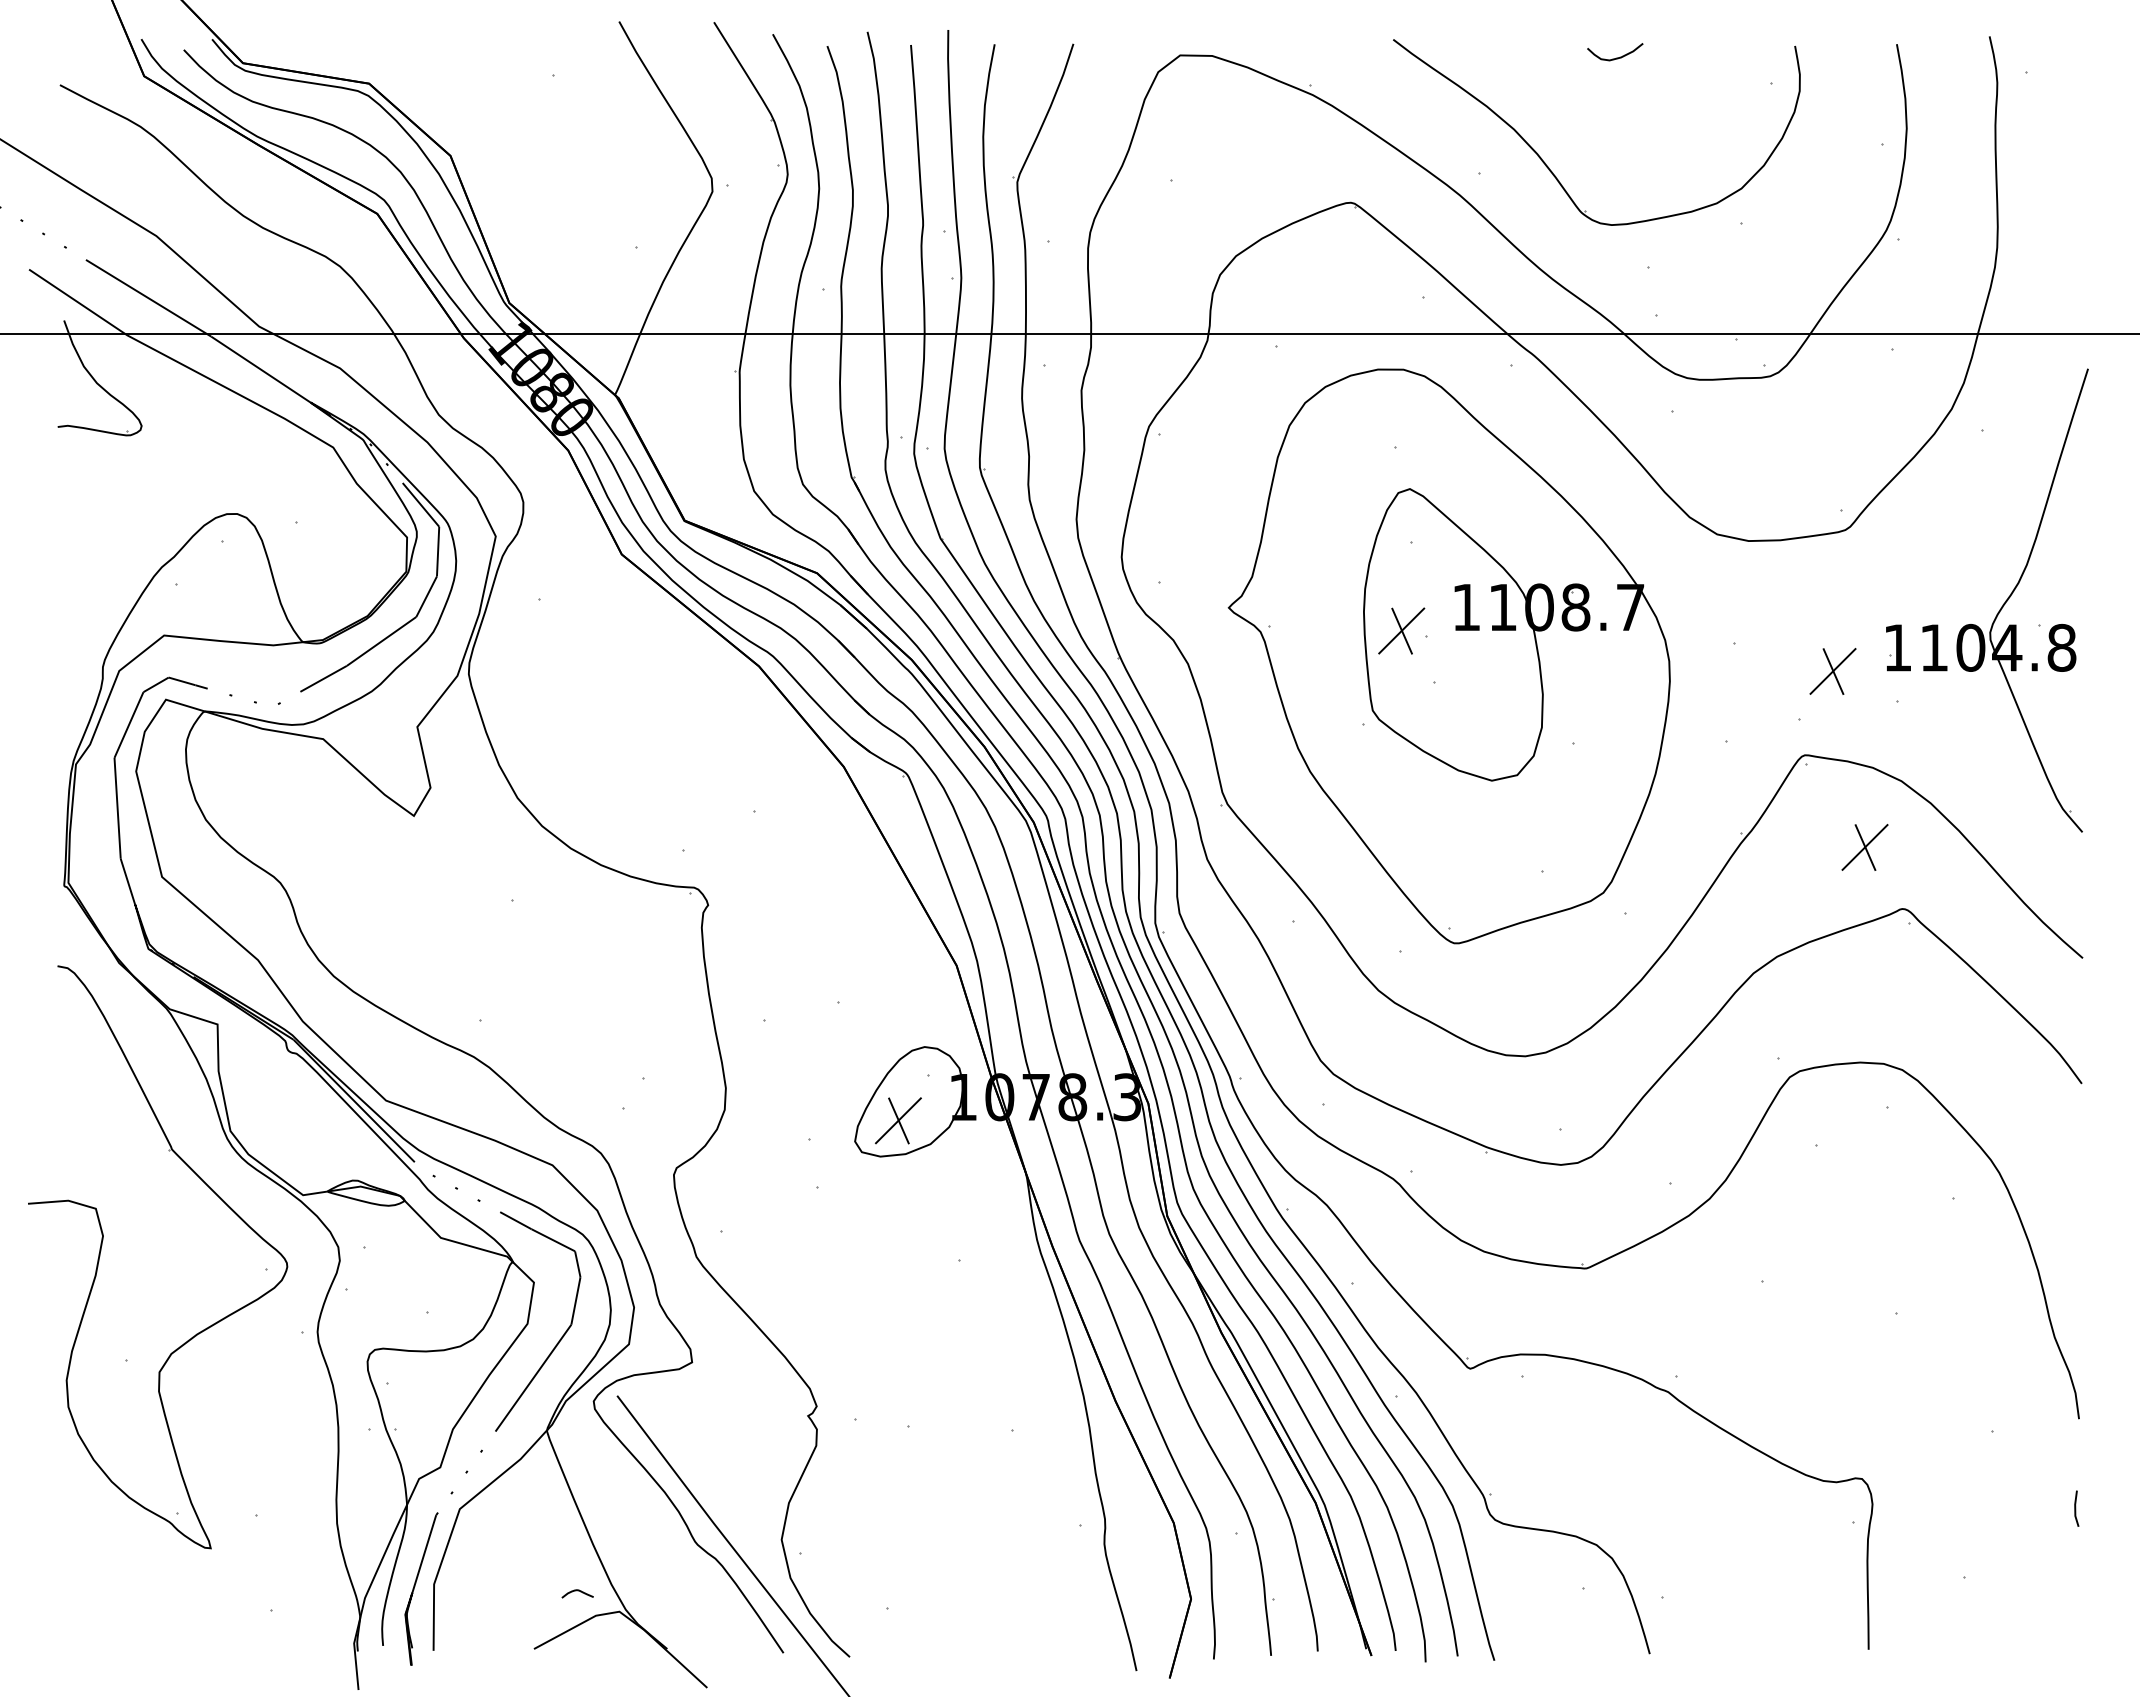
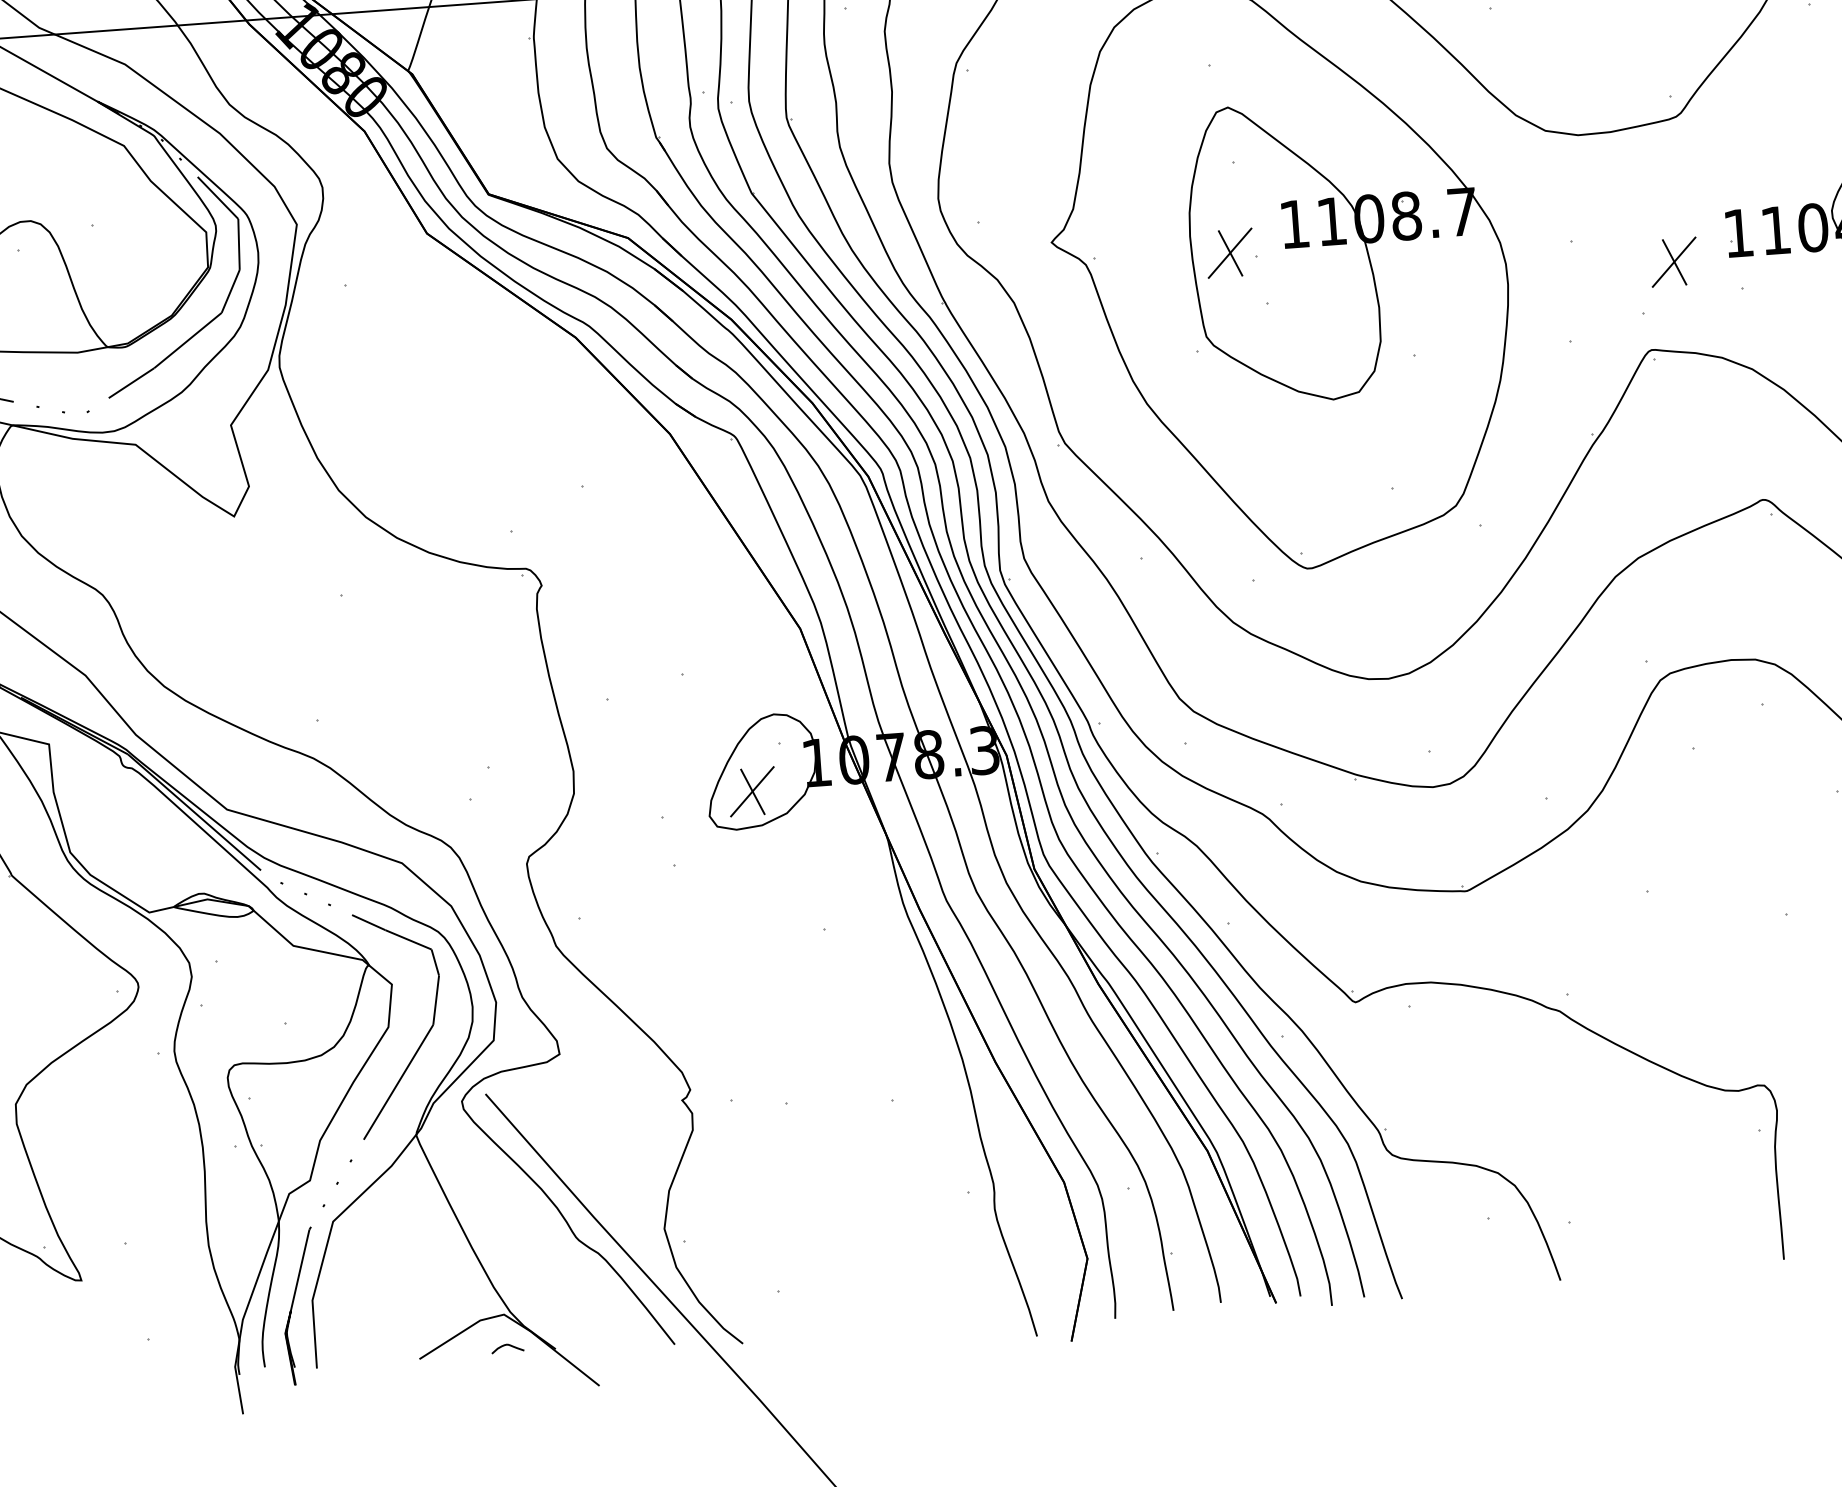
part: (1864, 847) -> (1719, 439), removed
curve: (577, 1591) -> (507, 1346), moved

